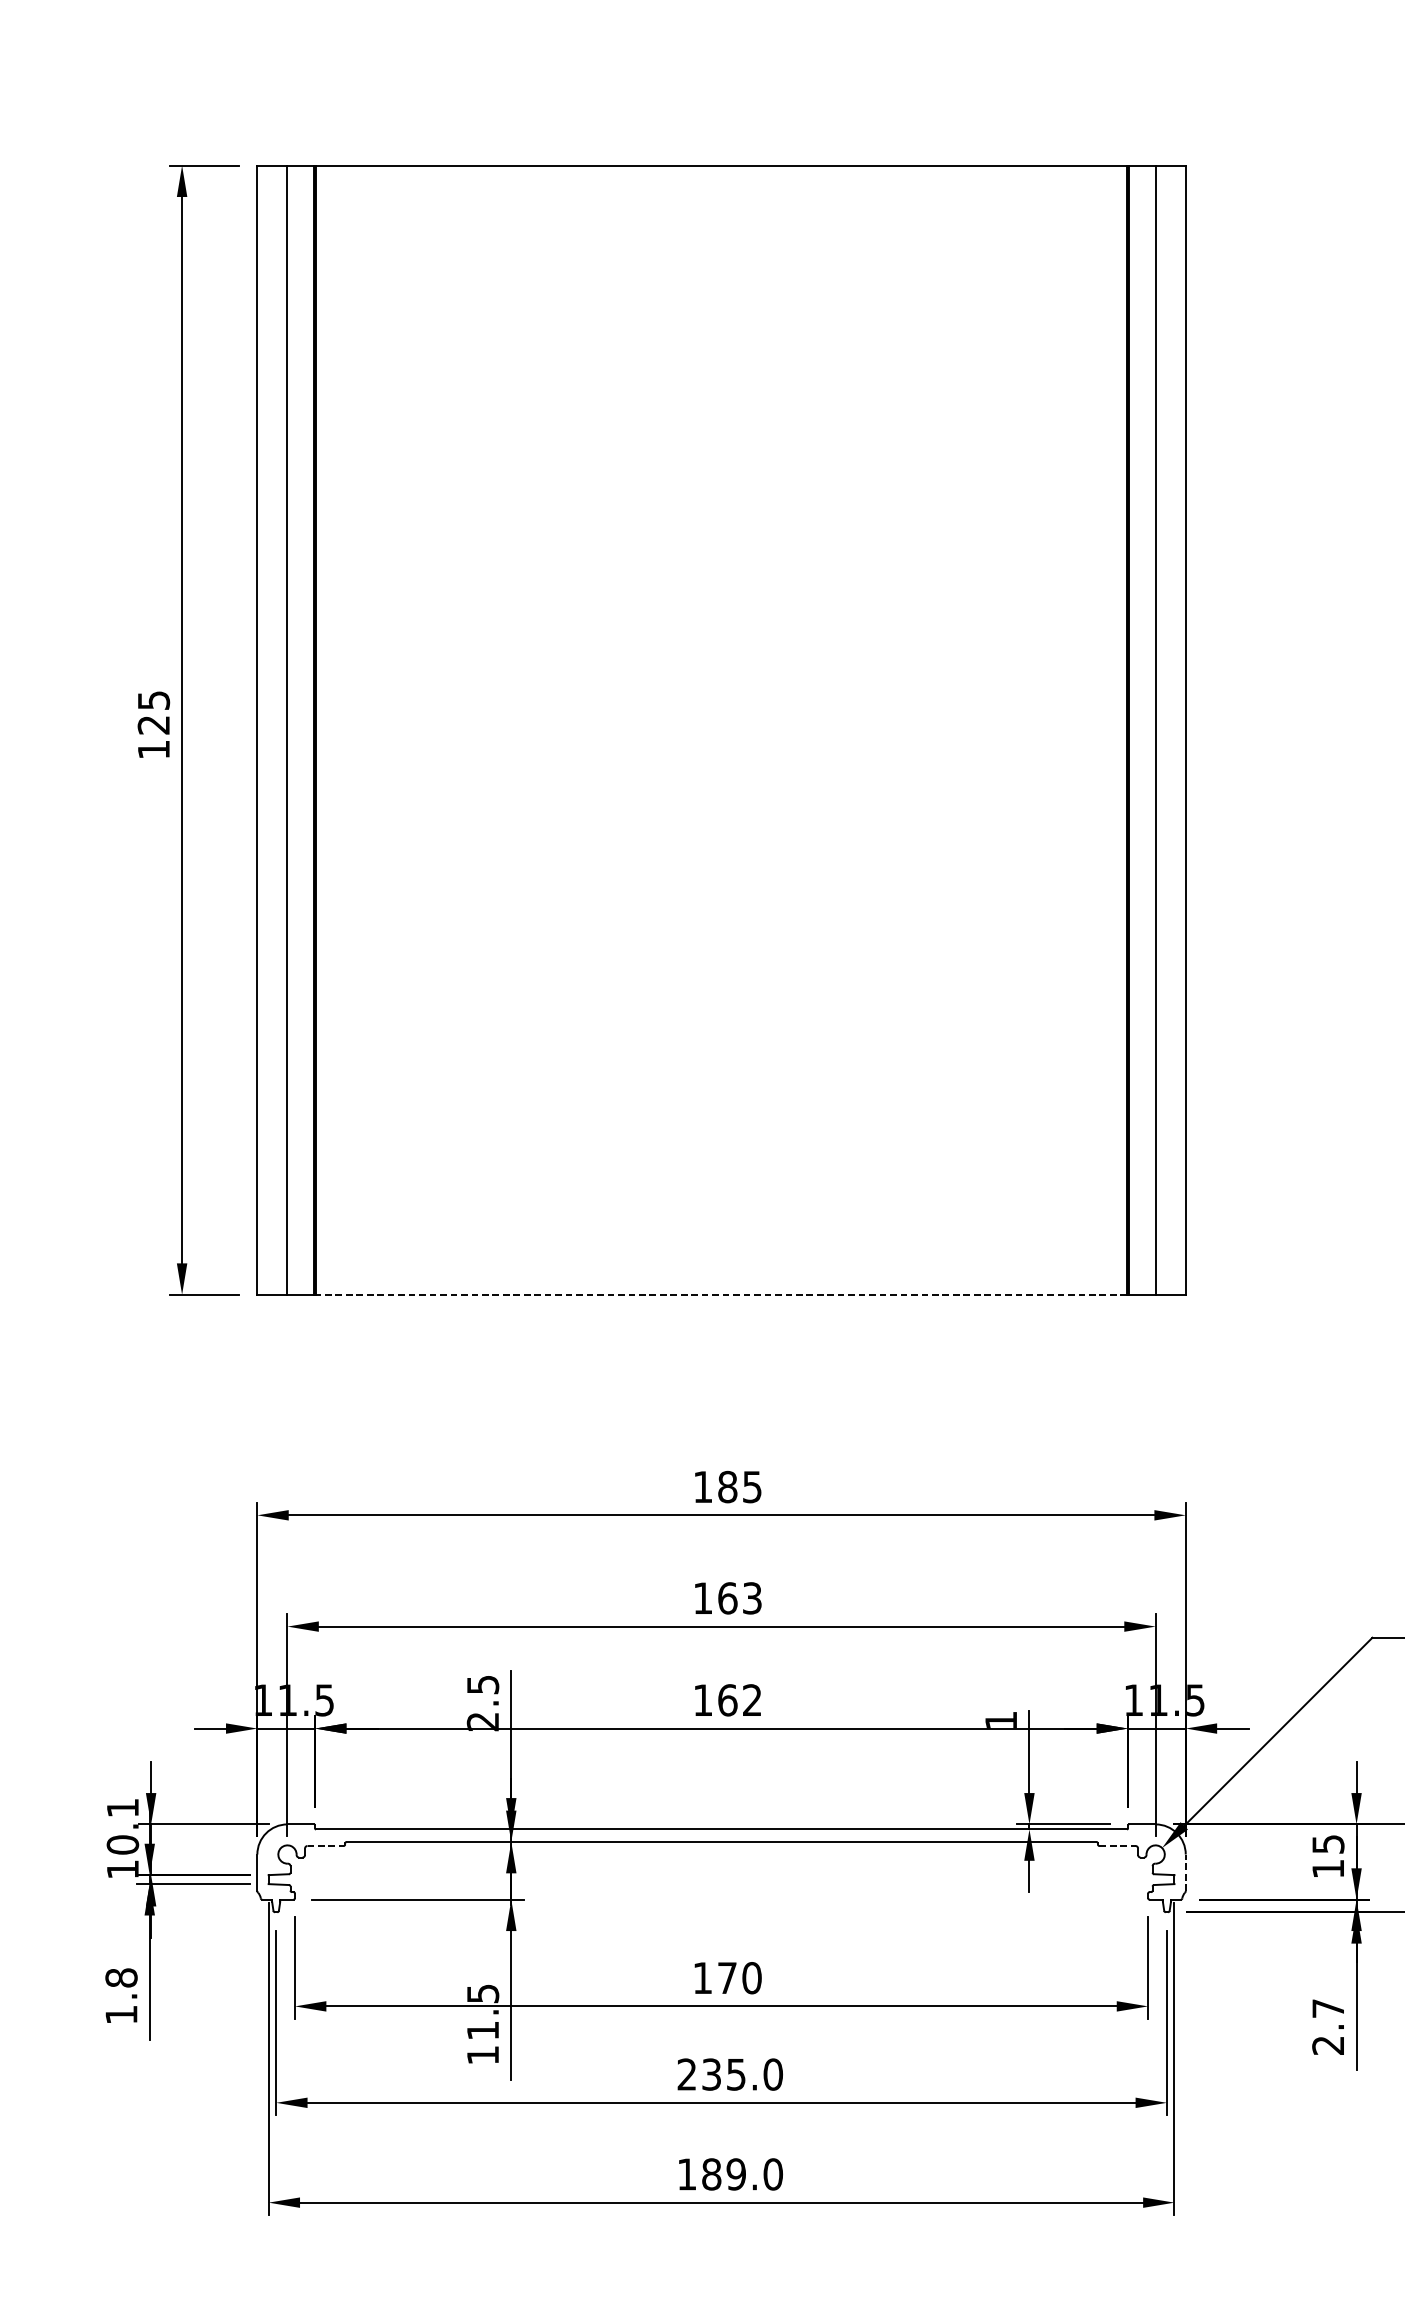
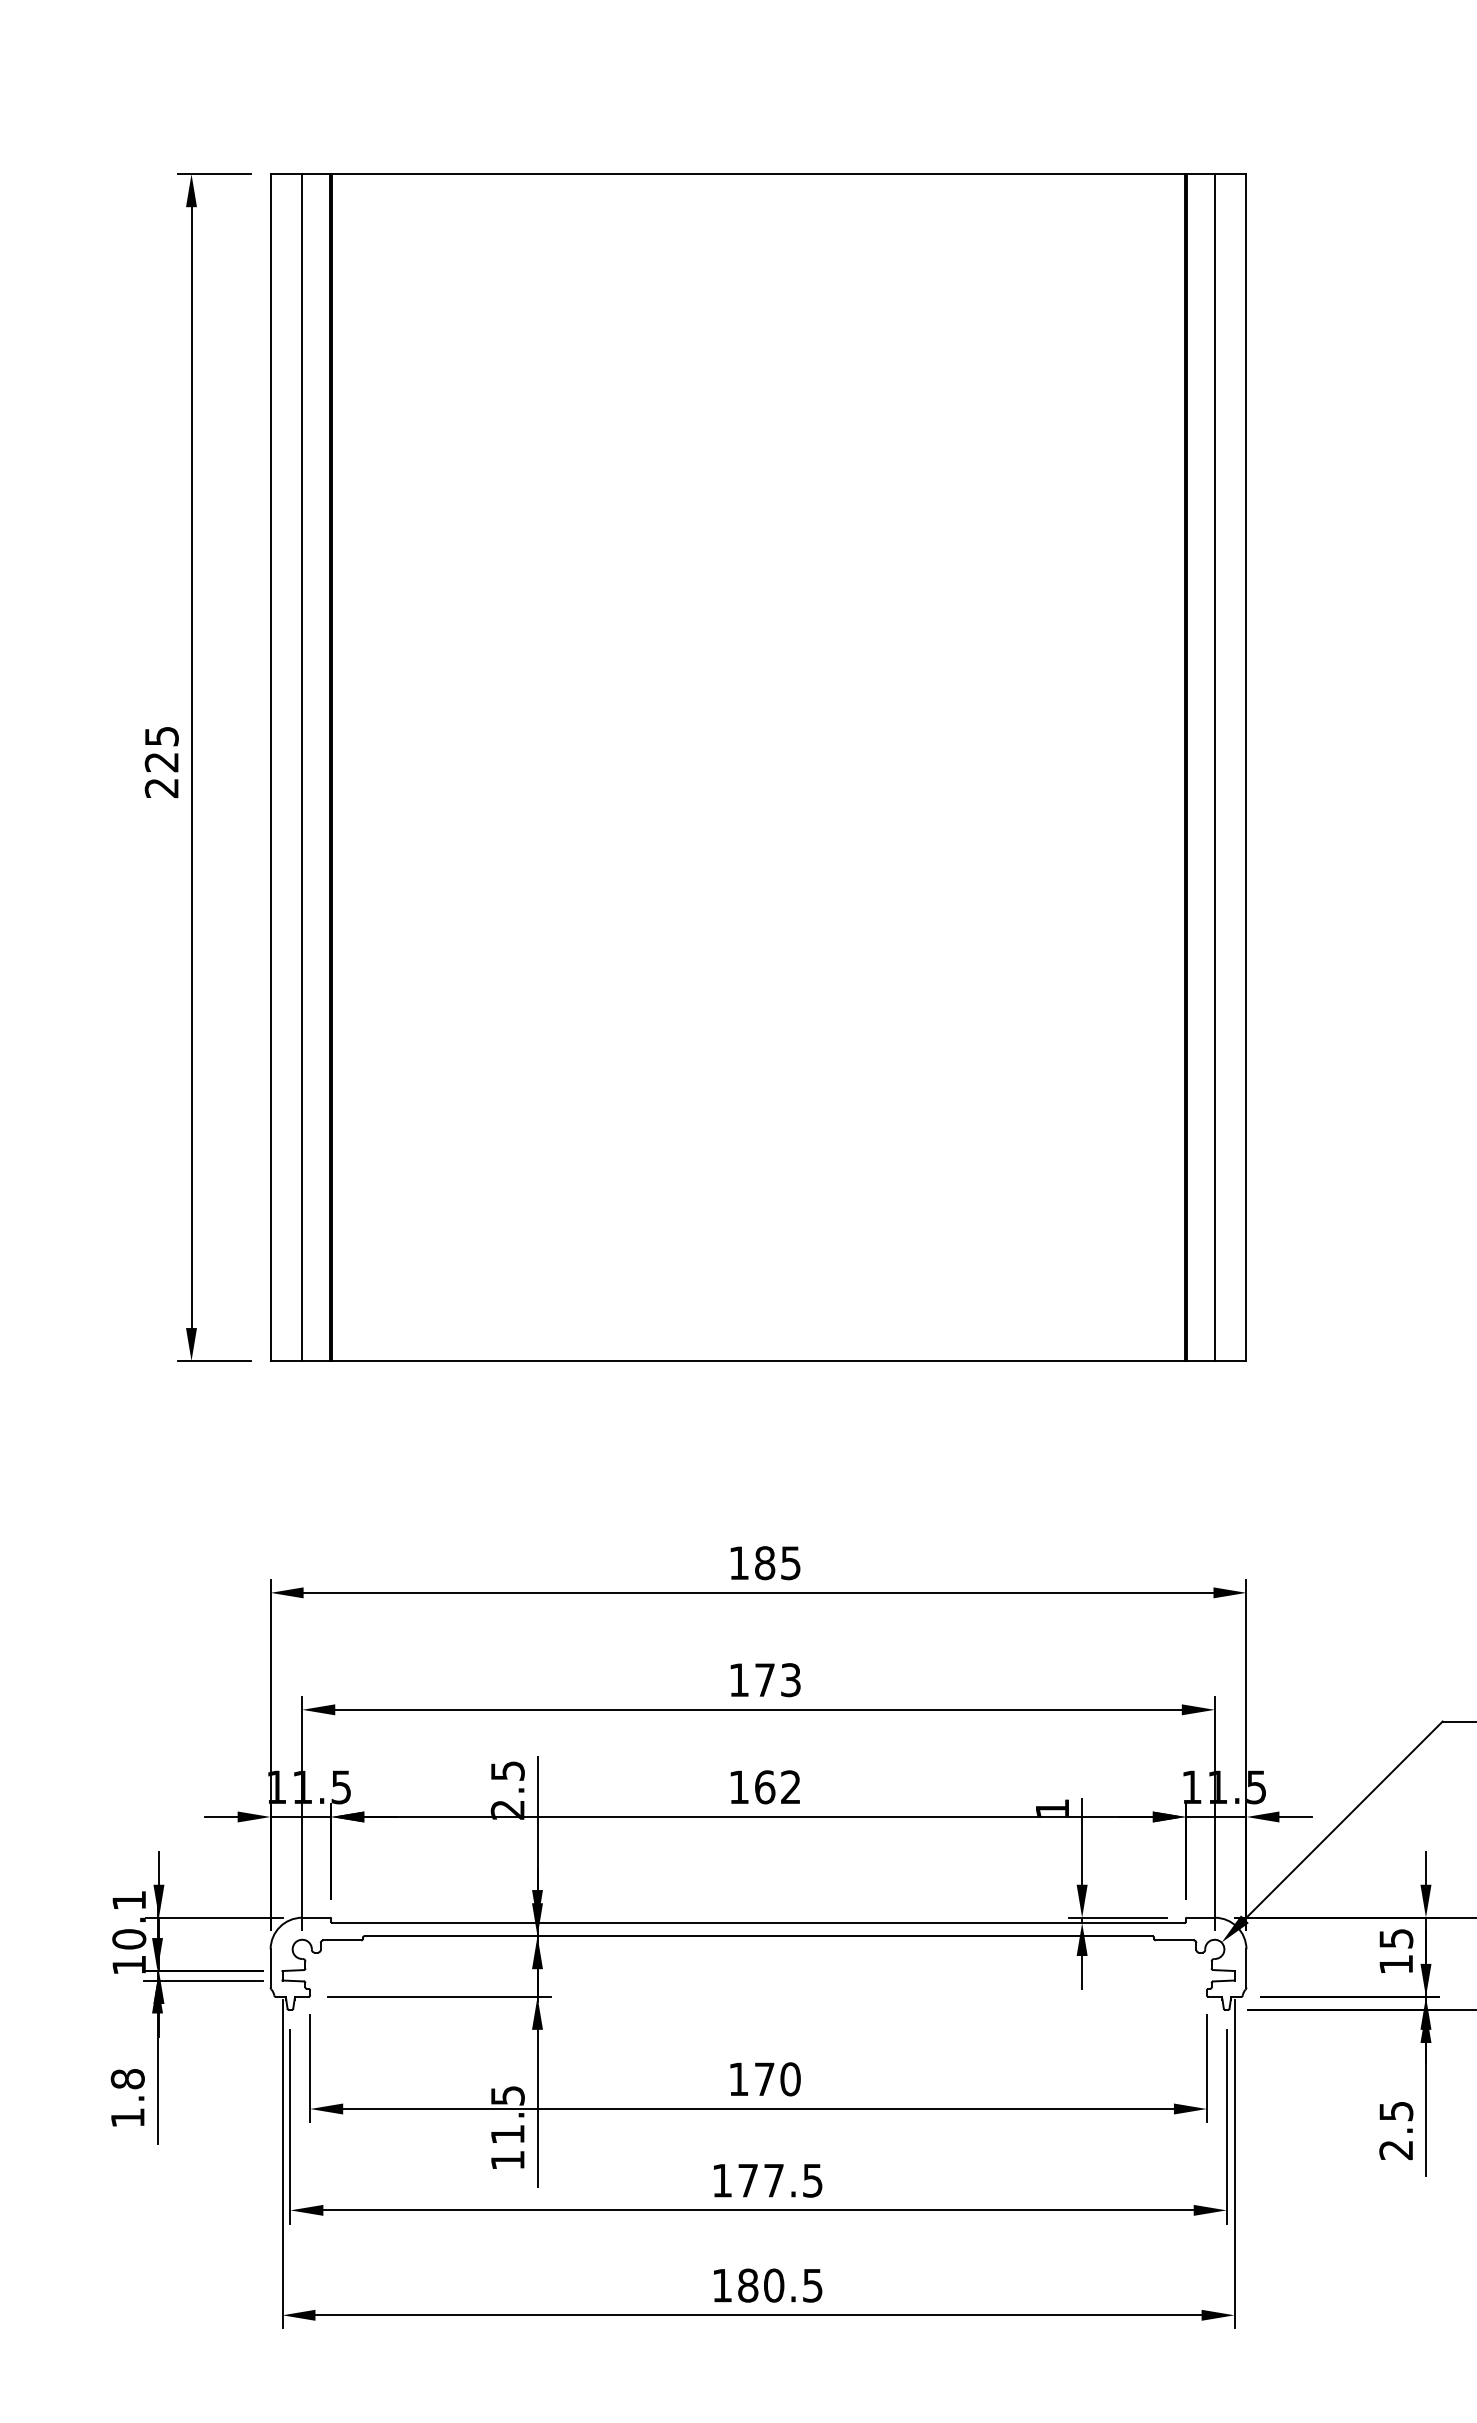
text: (153, 750) -> (161, 788), 125 -> 225
line: (721, 1295) -> (758, 1361), dashed -> solid
text: (728, 1598) -> (765, 1680), 163 -> 173
line: (325, 1846) -> (342, 1940), dashed -> solid
line: (1117, 1846) -> (1174, 1940), dashed -> solid
line: (1185, 1872) -> (1246, 1968), dashed -> solid
text: (1328, 2008) -> (1396, 2111), 2.7 -> 2.5
text: (730, 2074) -> (767, 2180), 235.0 -> 177.5
text: (754, 2174) -> (793, 2285), 189.0 -> 180.5

